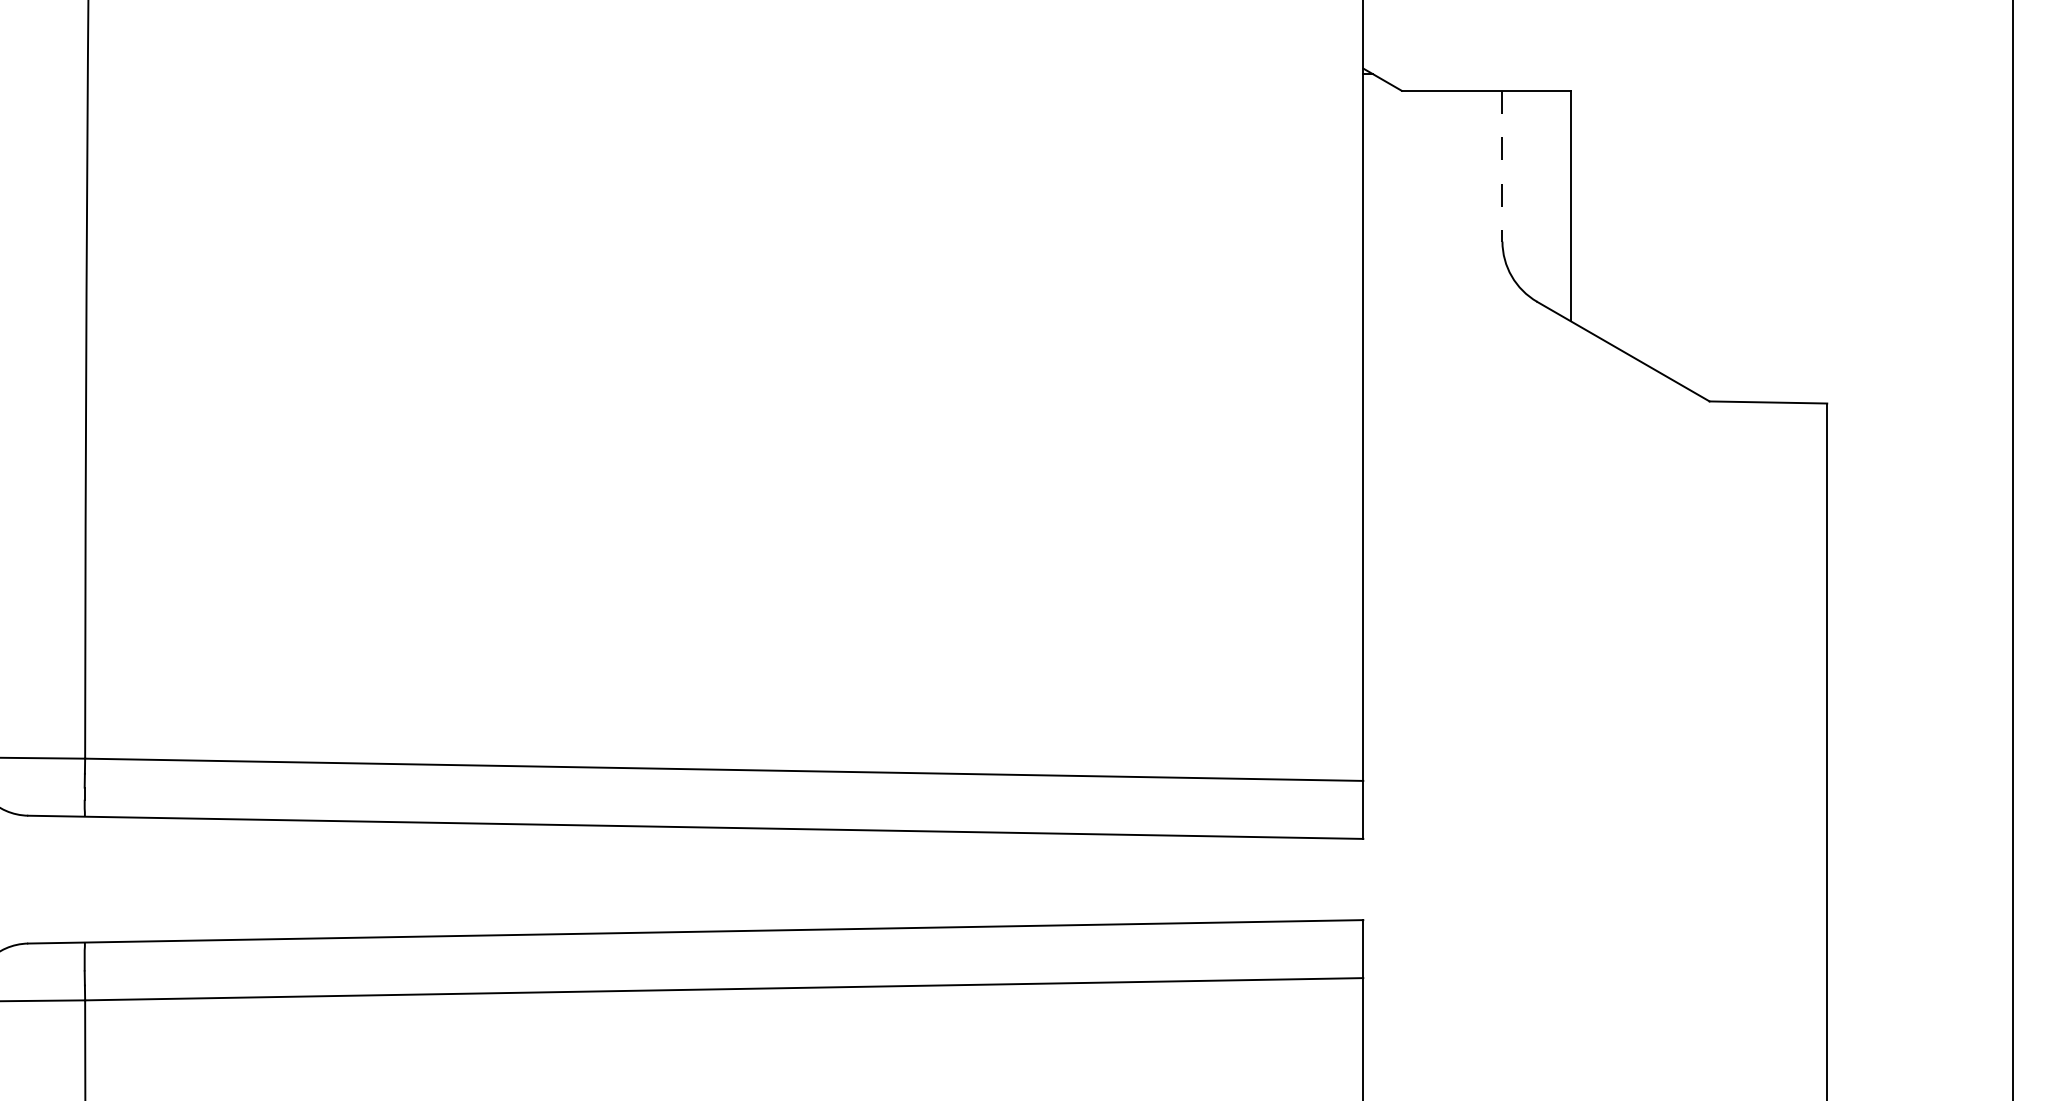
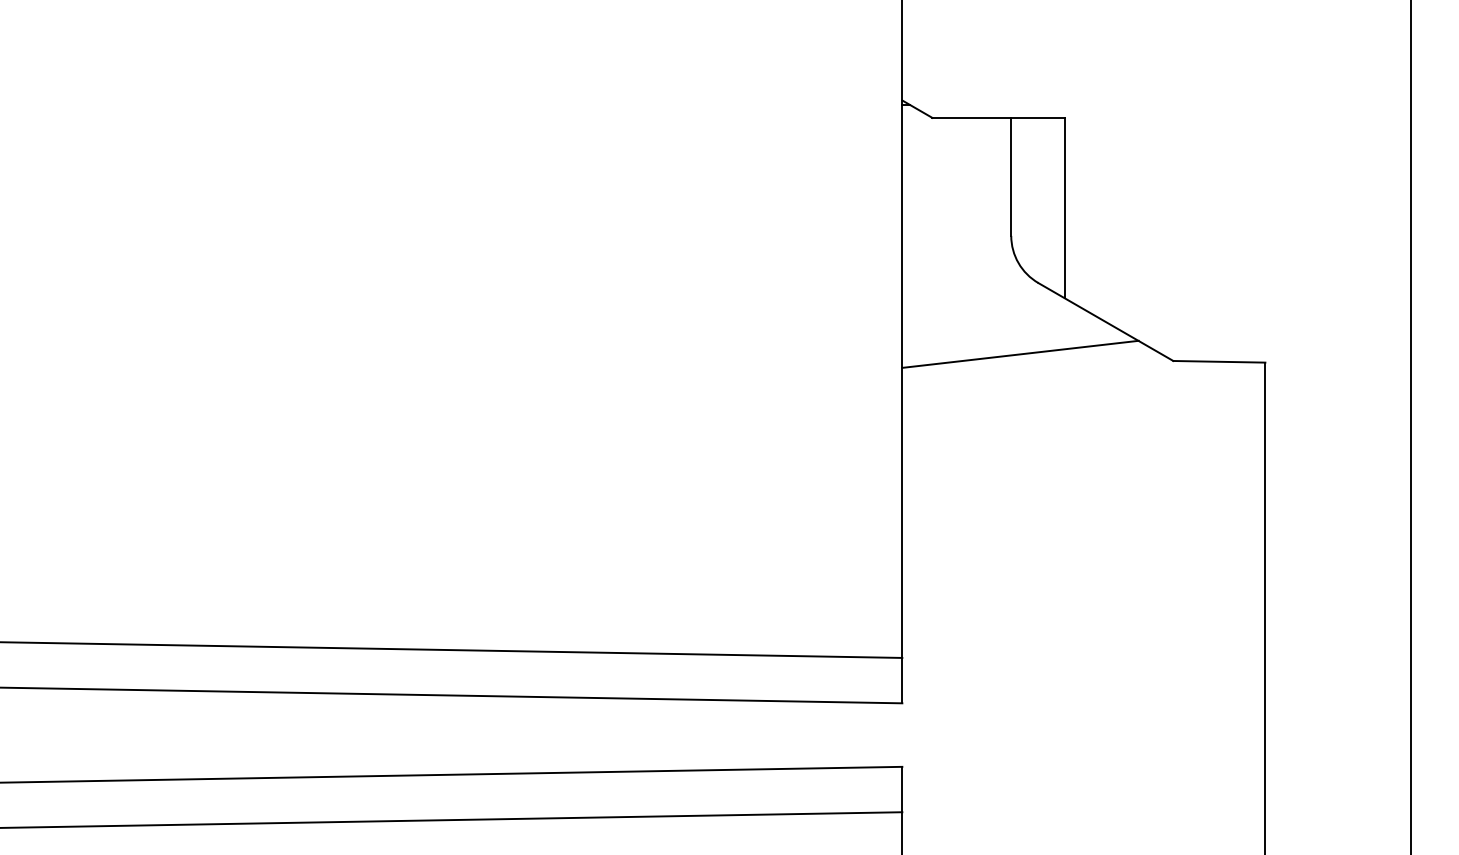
line: (1502, 166) -> (1011, 177), dashed -> solid
line: (1514, 392) -> (1020, 353), added

